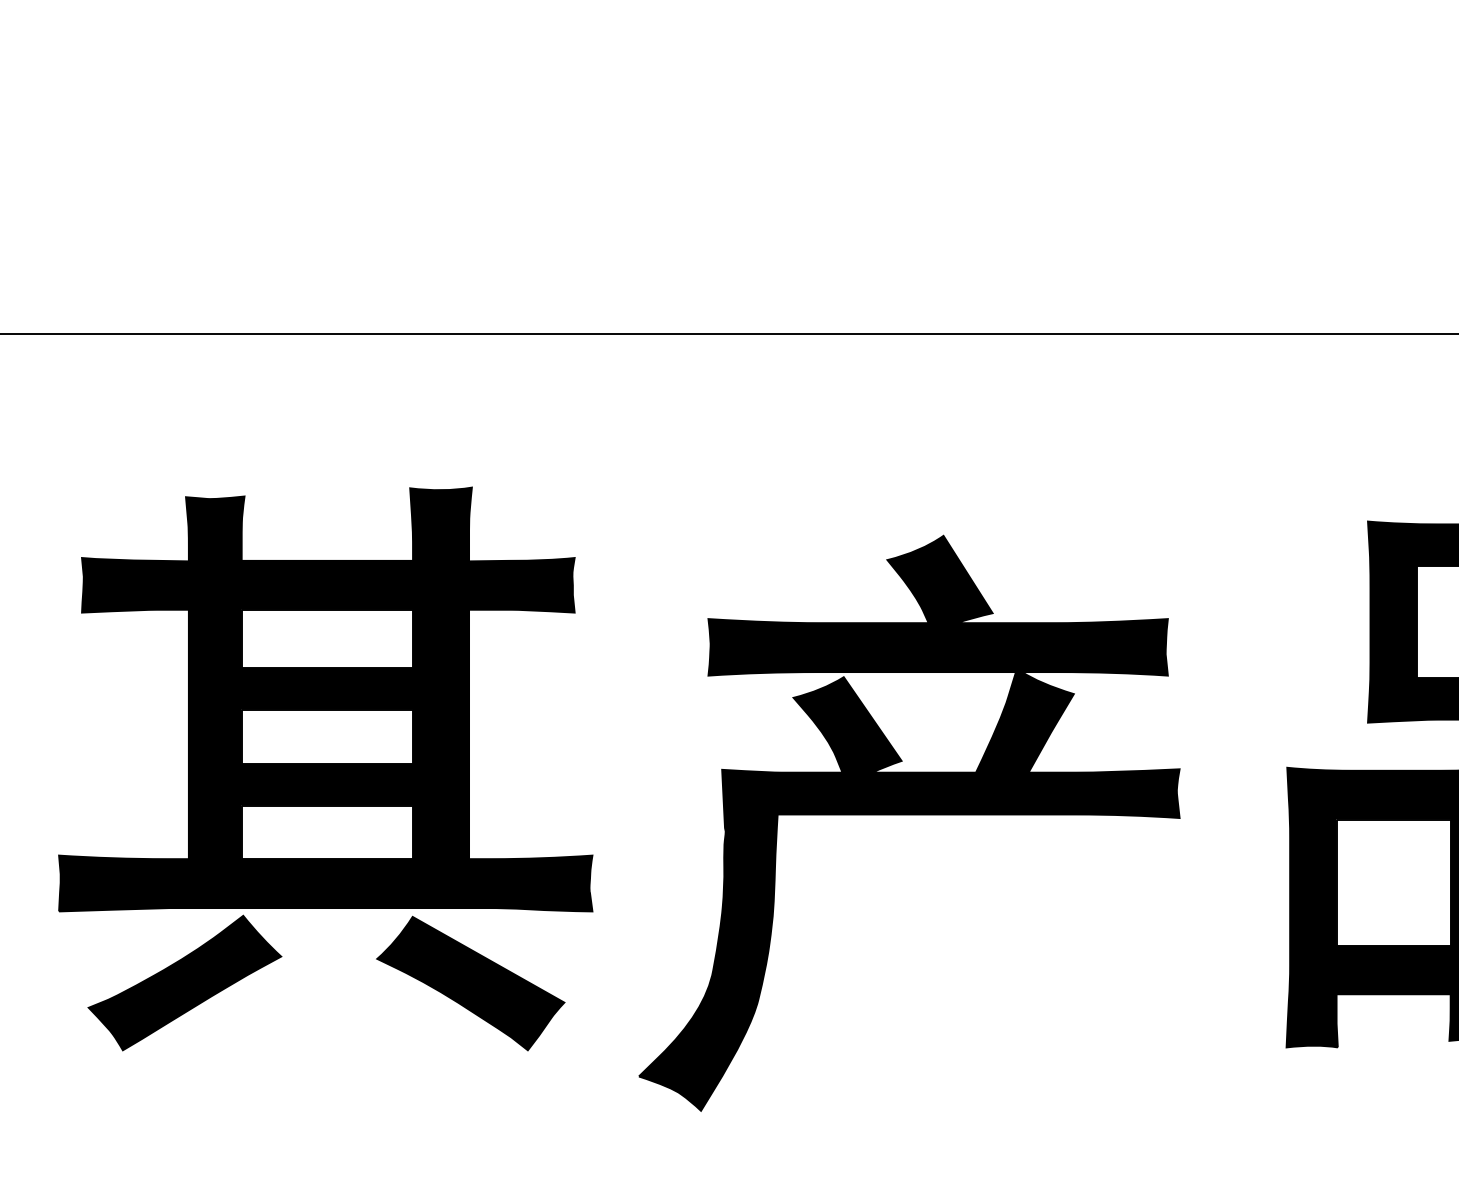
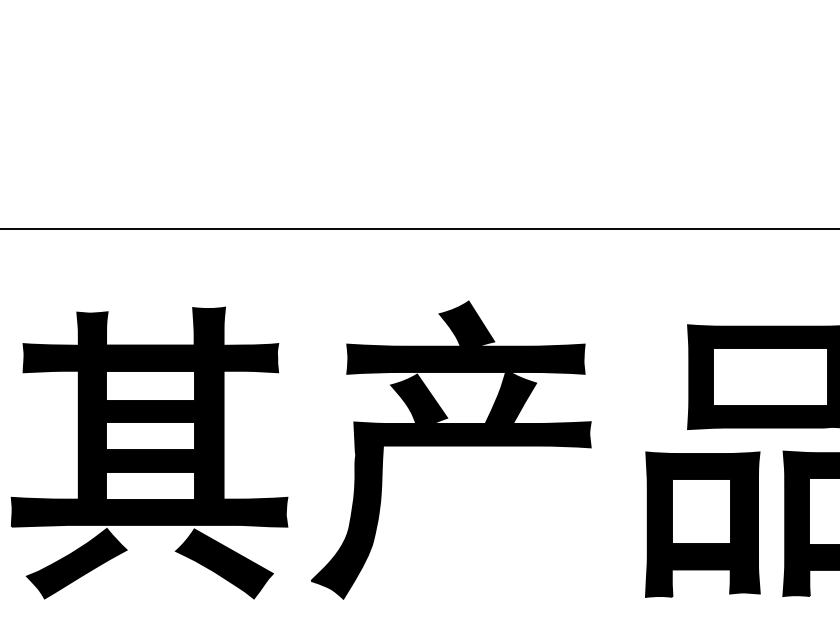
part: (910, 822) -> (451, 449), moved

